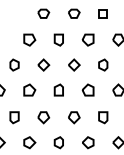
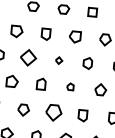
part: (43, 64) -> (28, 57), size x1.4
part: (74, 64) -> (59, 60), size x0.6
part: (87, 89) -> (69, 86), size x0.6
part: (74, 117) -> (54, 112), size x1.4

